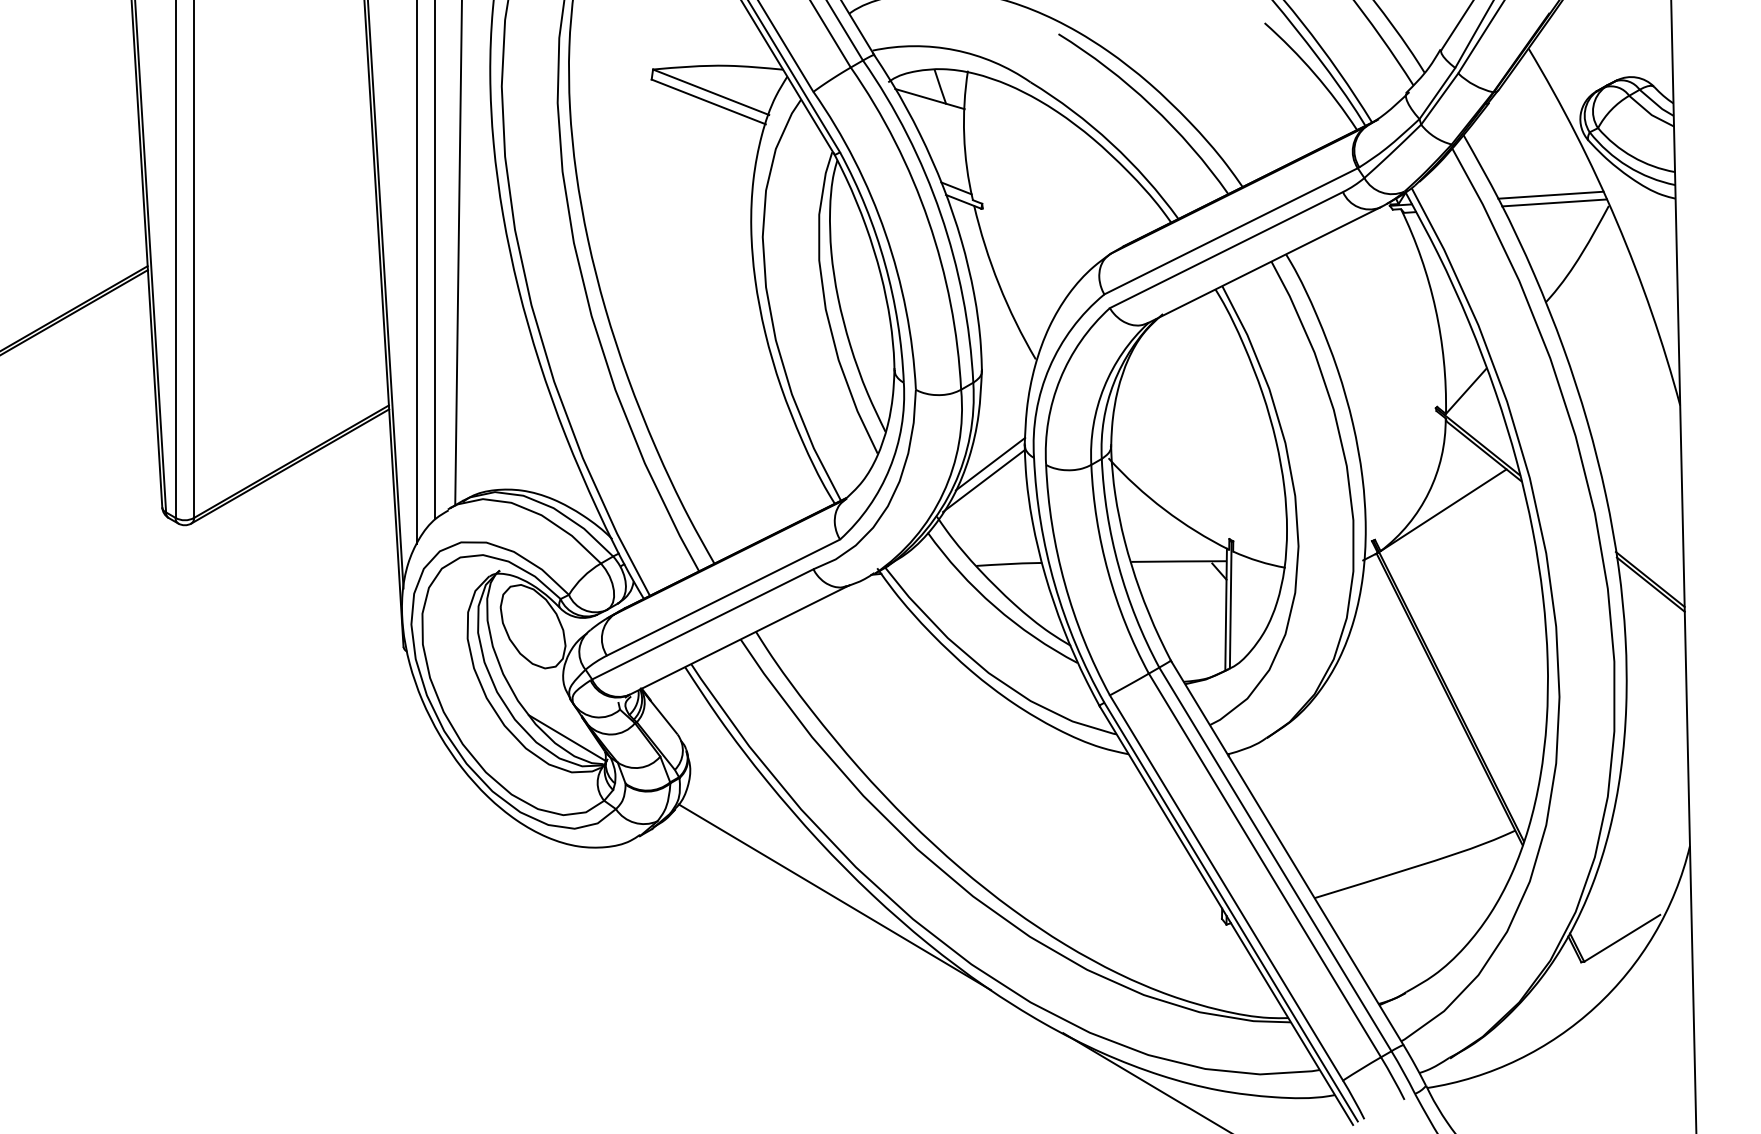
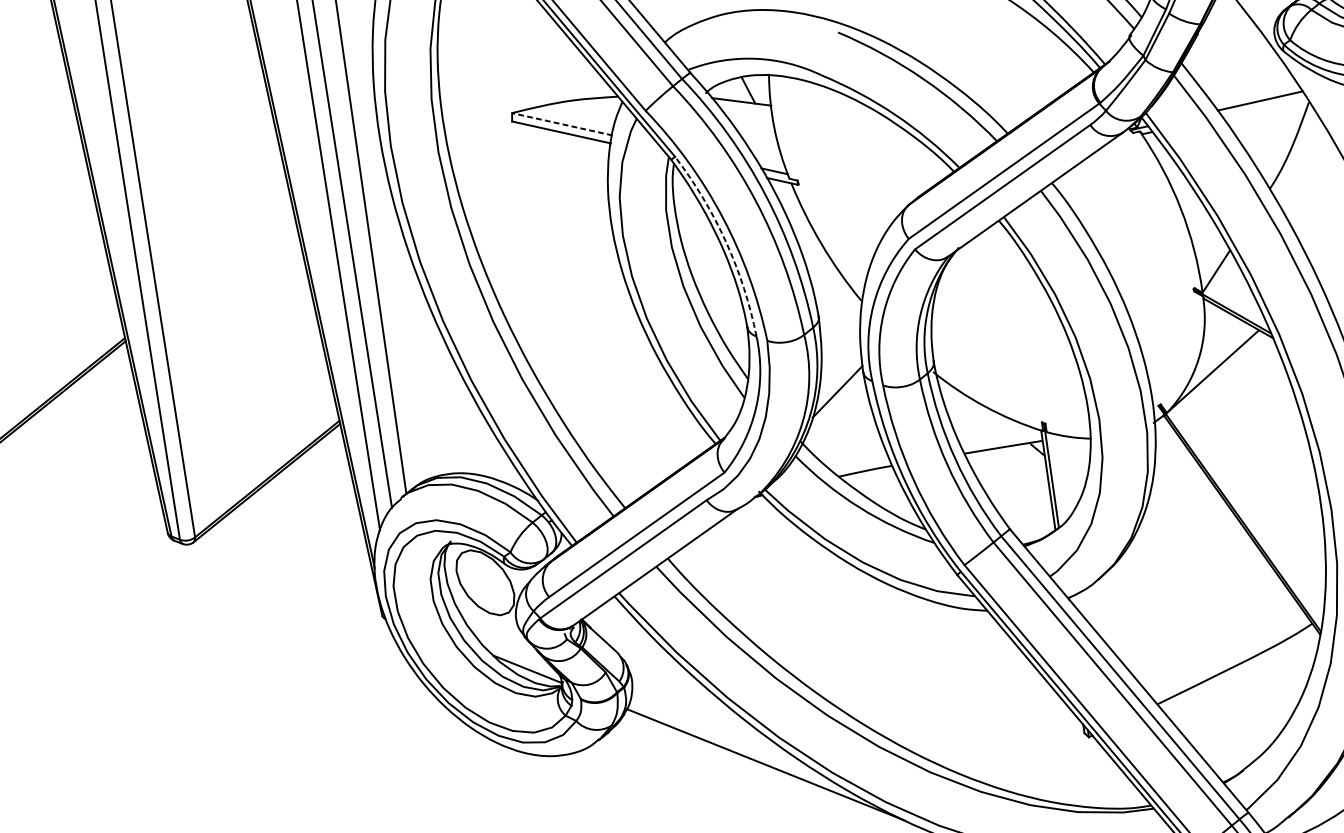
line: (710, 92) -> (561, 124), solid -> dashed
line: (1554, 202) -> (1264, 106), removed
arc: (885, 263) -> (726, 241), solid -> dashed
line: (983, 480) -> (834, 406), removed

